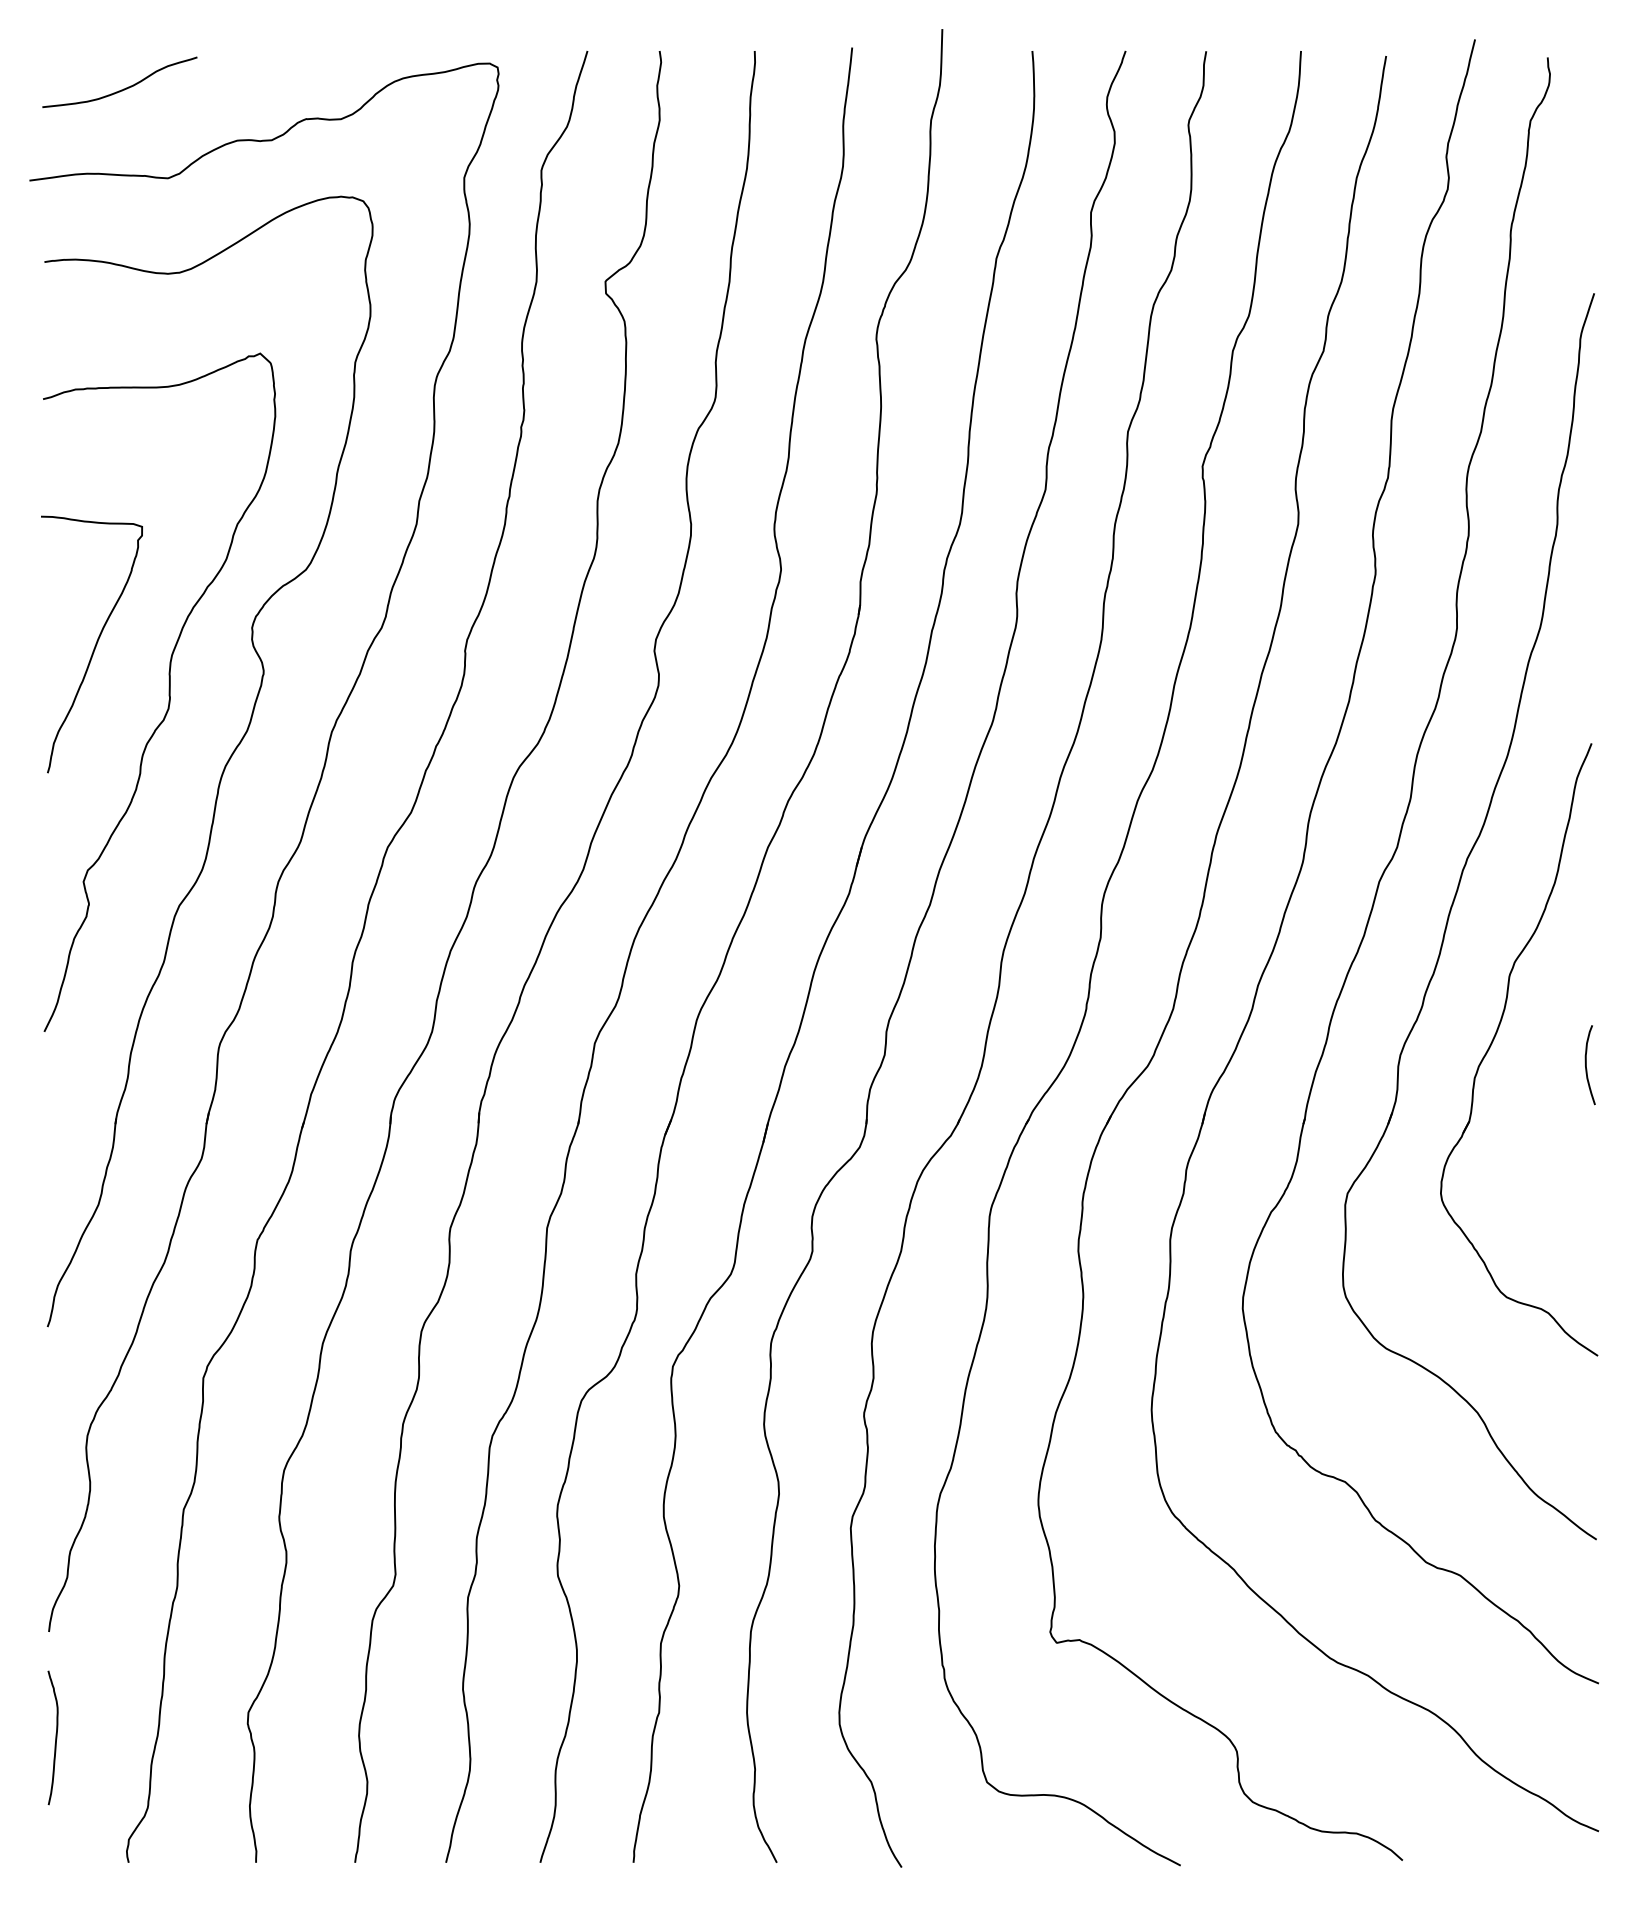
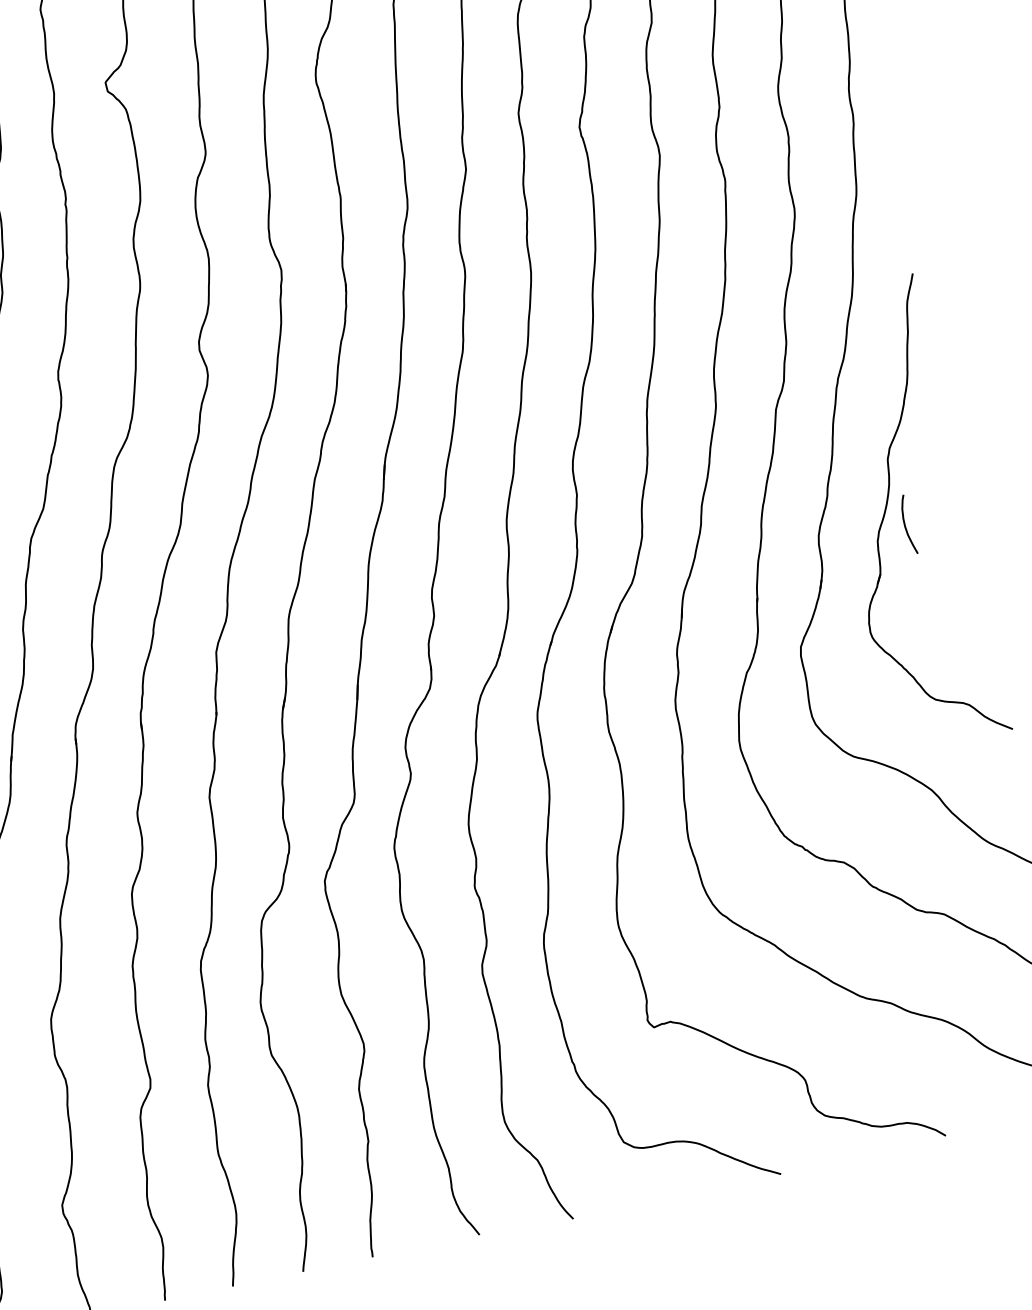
curve: (1586, 1065) -> (905, 525), moved

